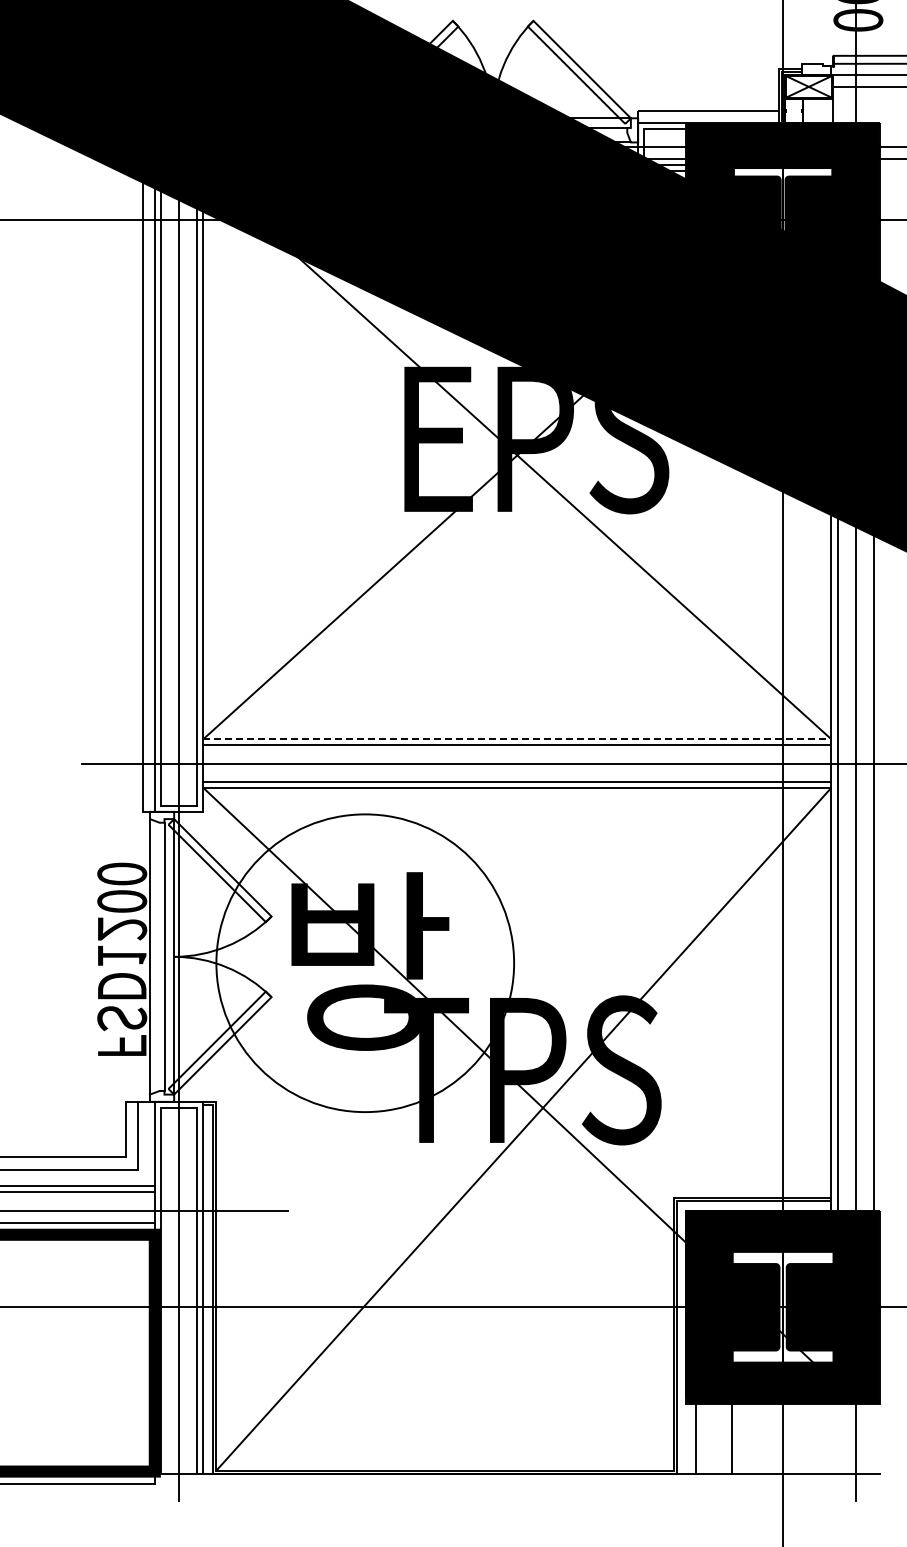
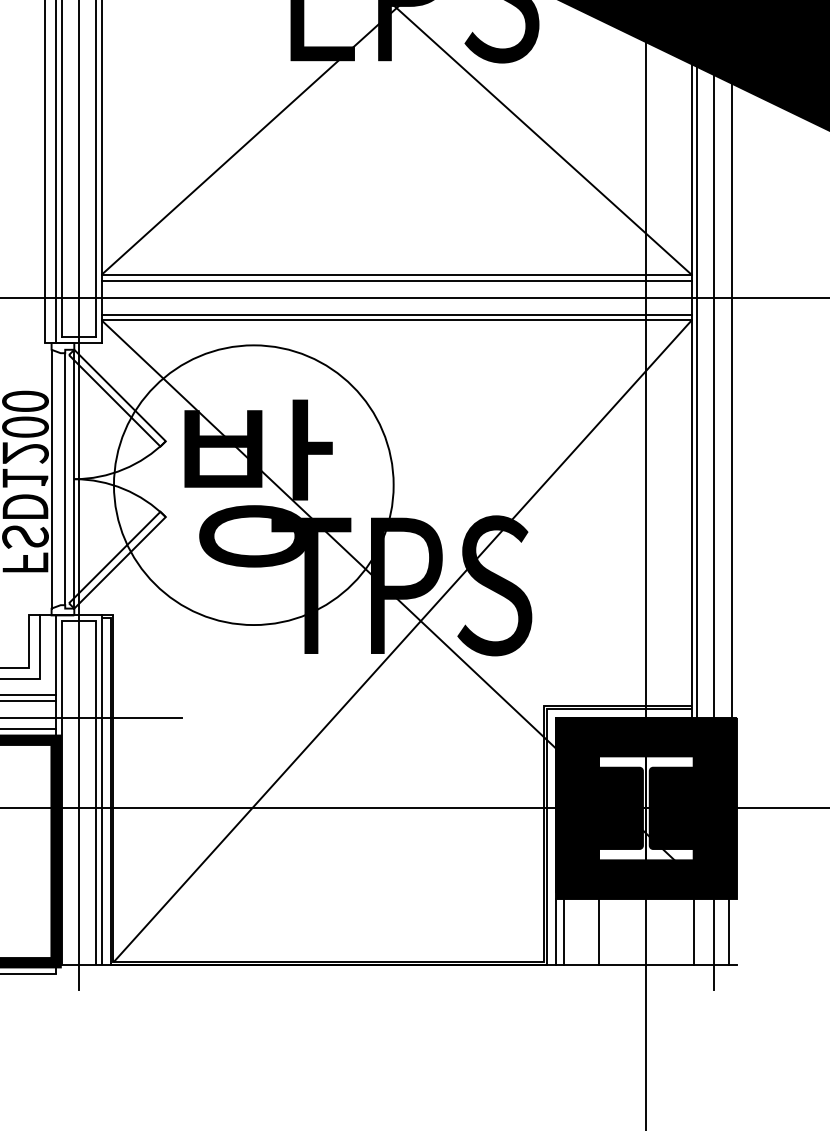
line: (517, 739) -> (396, 275), dashed -> solid
line: (686, 1438) -> (555, 931), added
line: (833, 1438) -> (693, 931), added
line: (870, 1438) -> (728, 931), added

